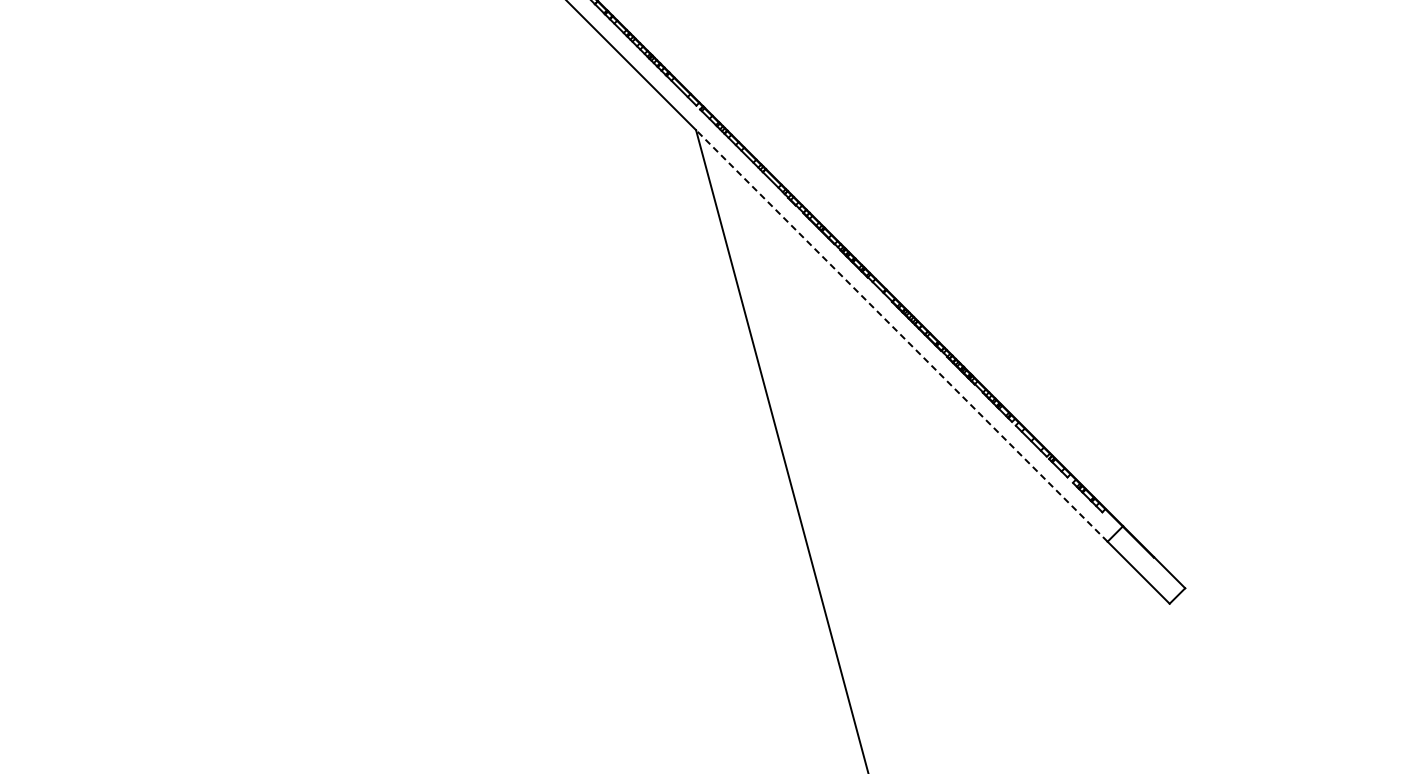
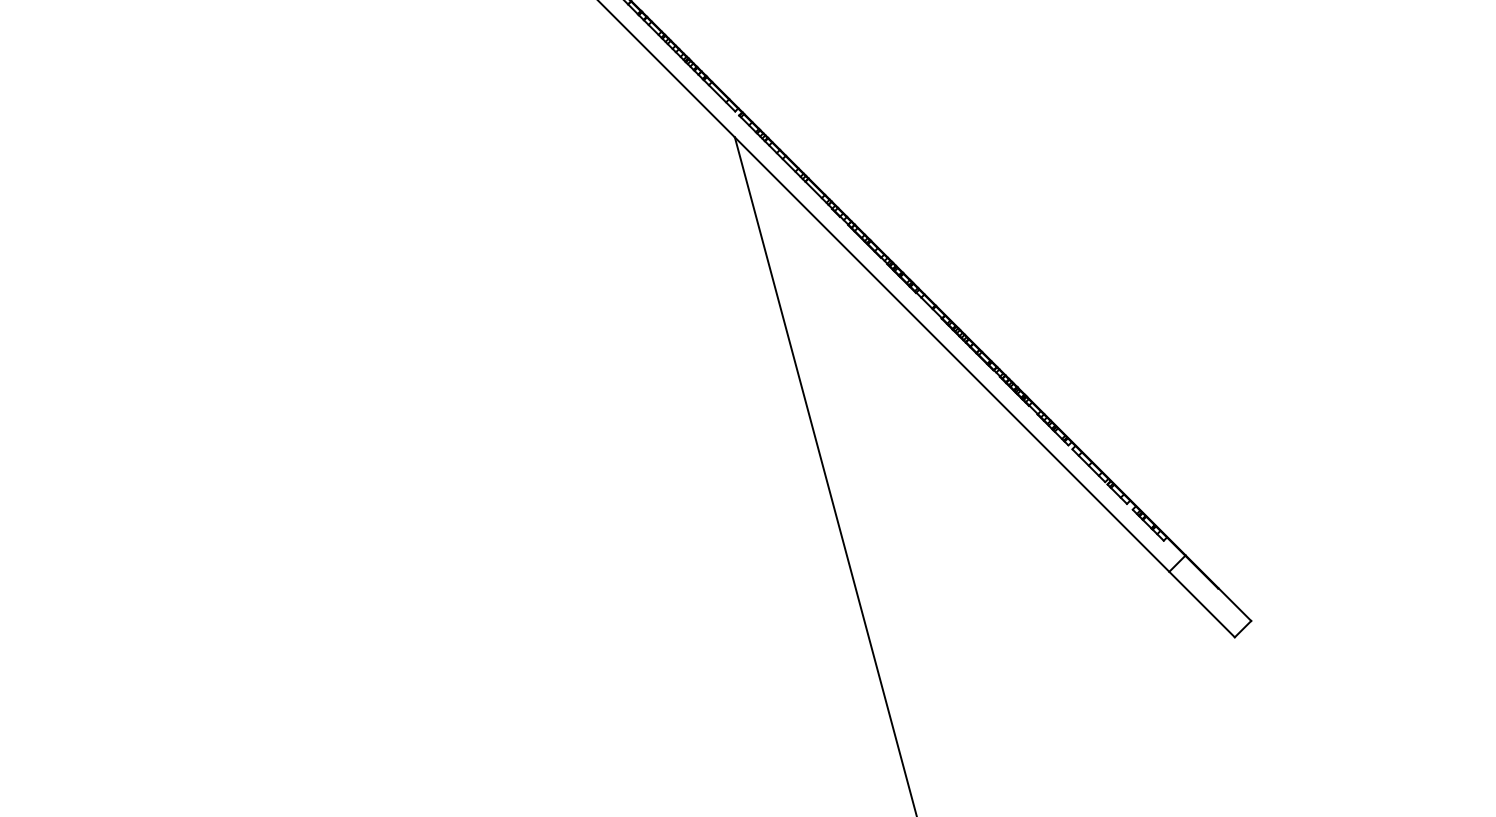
line: (901, 335) -> (951, 354), dashed -> solid

